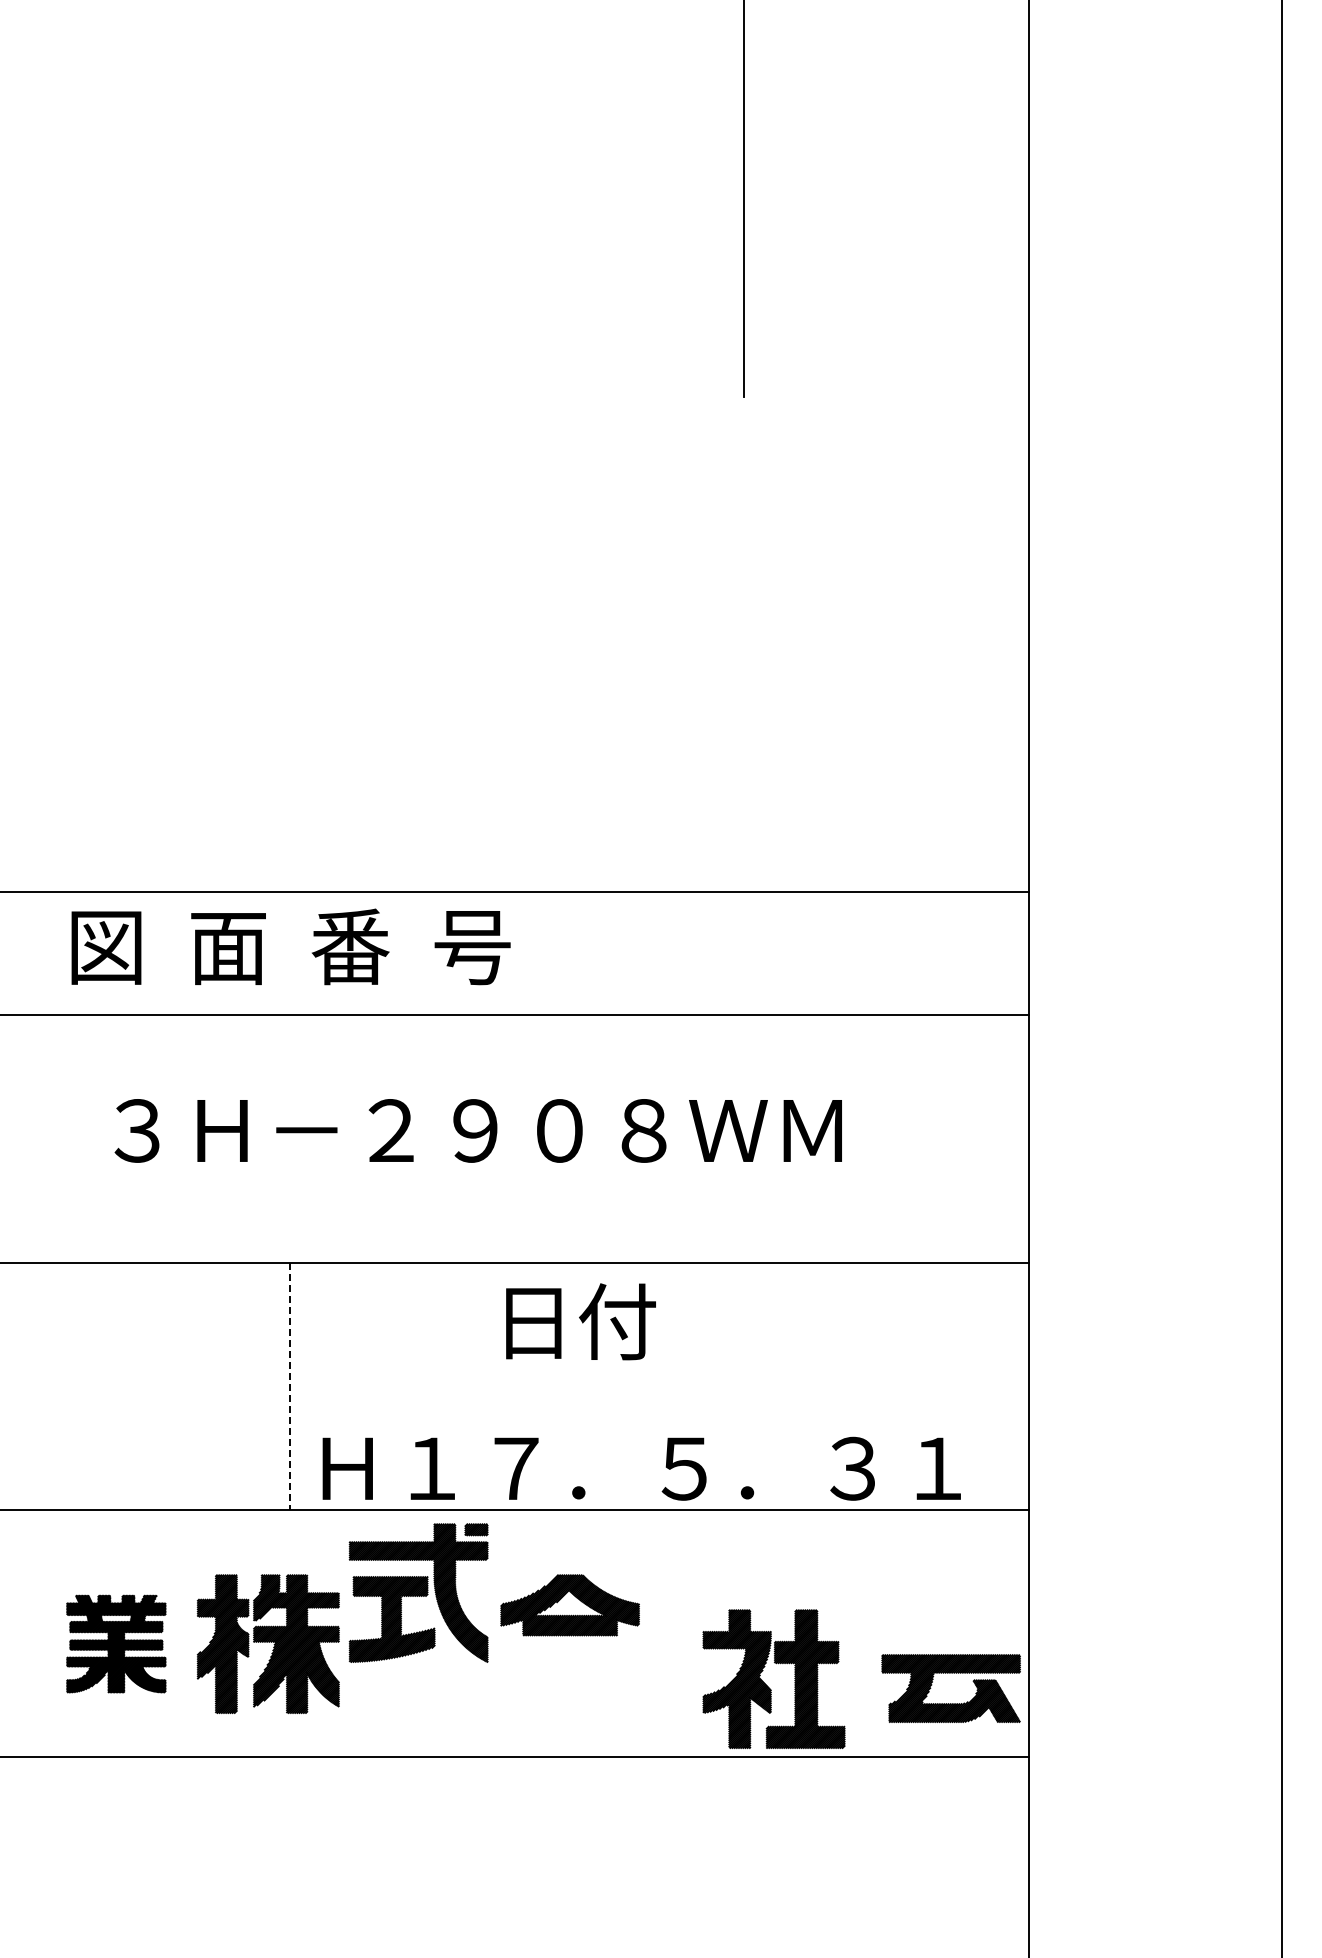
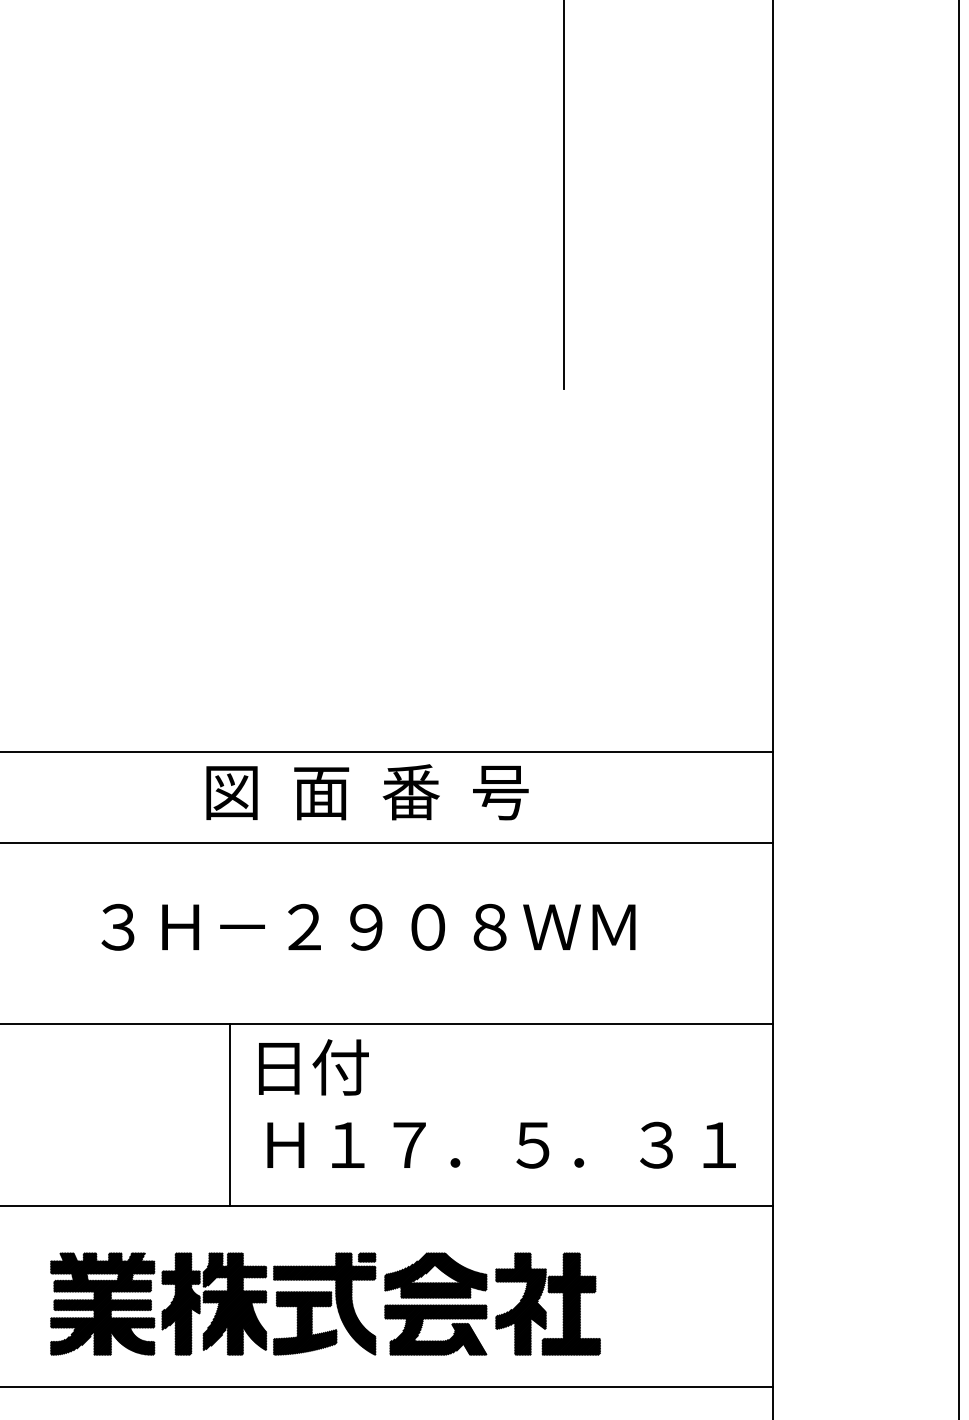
text: (290, 946) -> (367, 791), moved
text: (580, 1321) -> (313, 1067), moved
line: (290, 1386) -> (230, 1114), dashed -> solid
text: (641, 1468) -> (501, 1145), moved
part: (418, 1592) -> (324, 1303), moved
part: (116, 1643) -> (102, 1303), size x1.43
part: (950, 1673) -> (435, 1319), moved
part: (766, 1684) -> (542, 1308), moved

